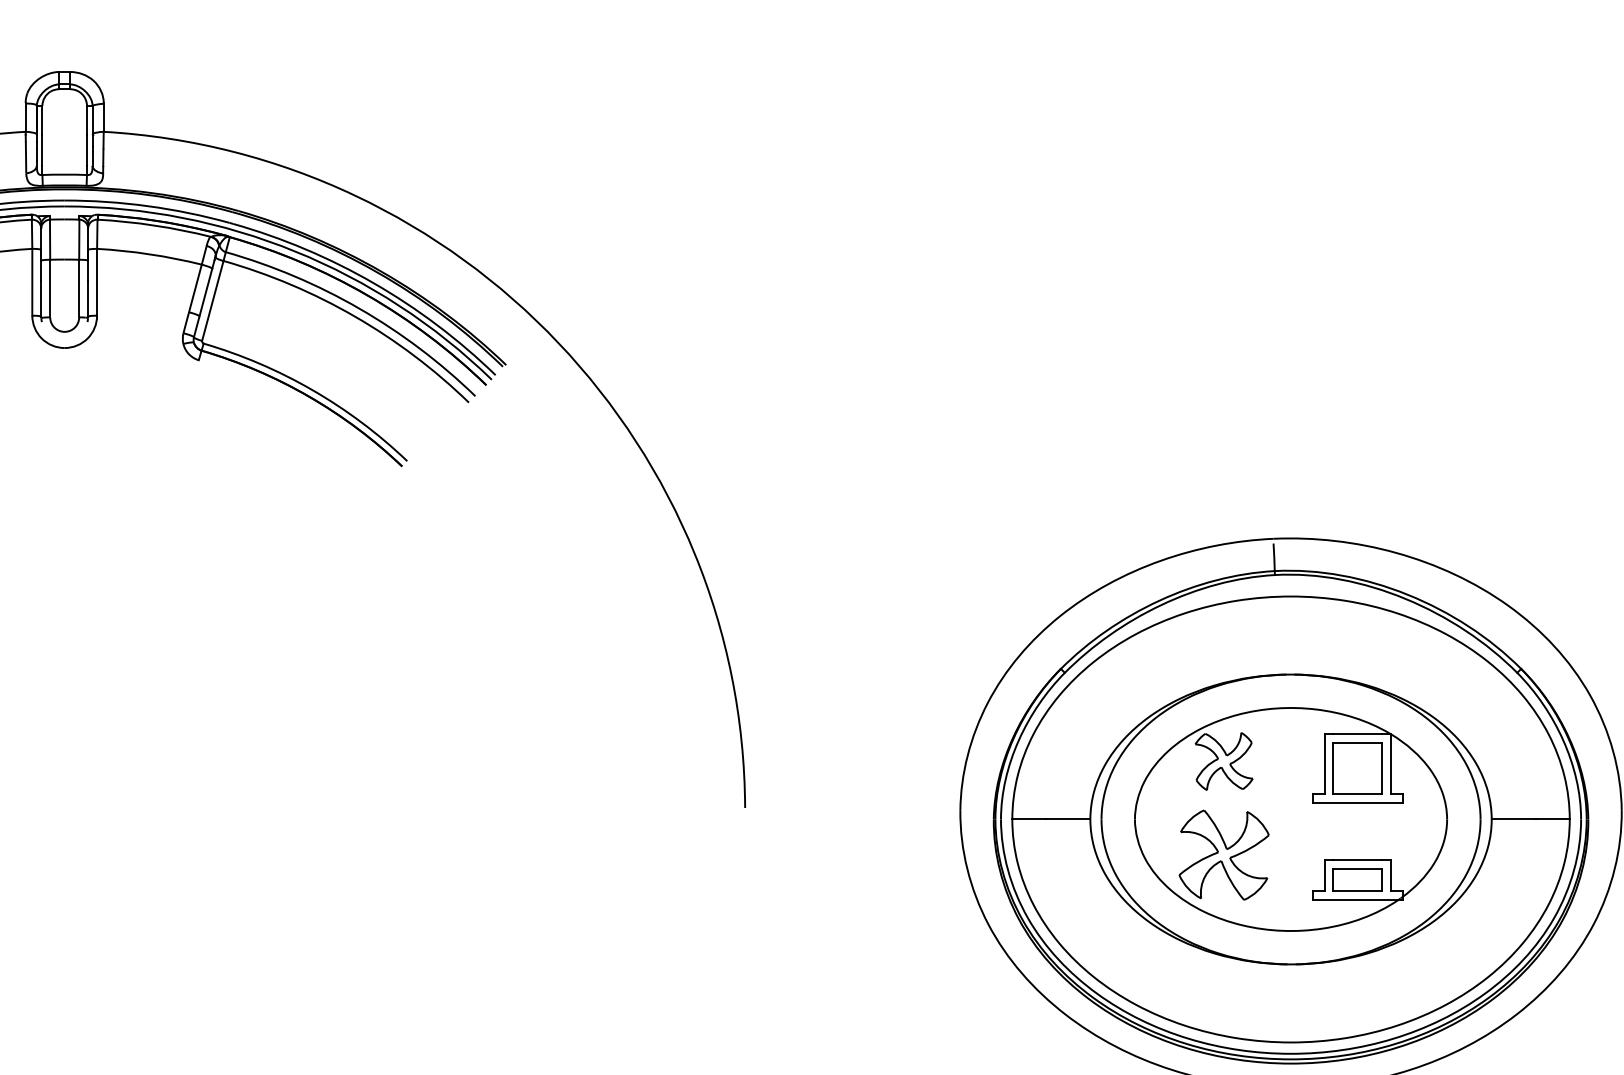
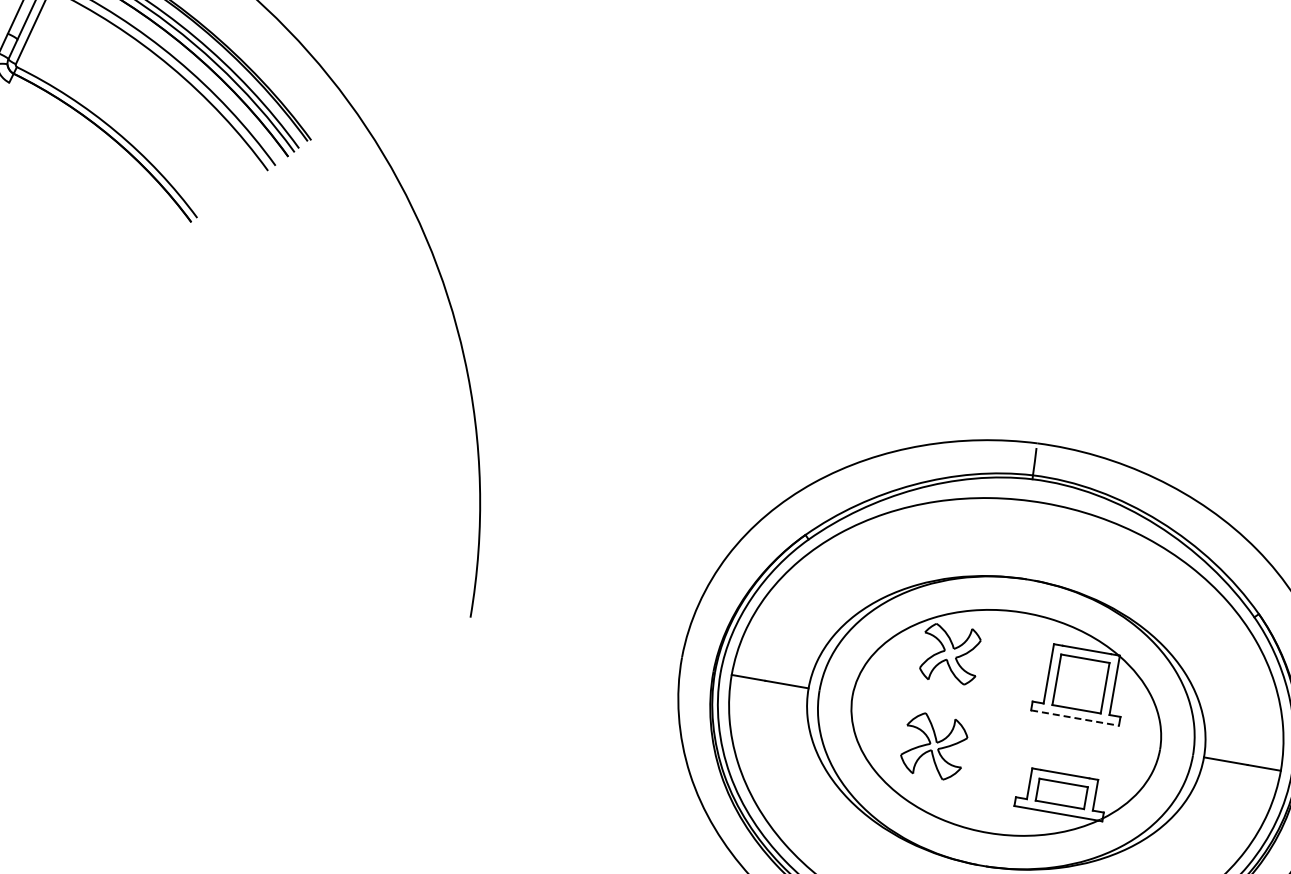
line: (1357, 802) -> (1074, 717), solid -> dashed
part: (1223, 854) -> (933, 745), size x0.7

